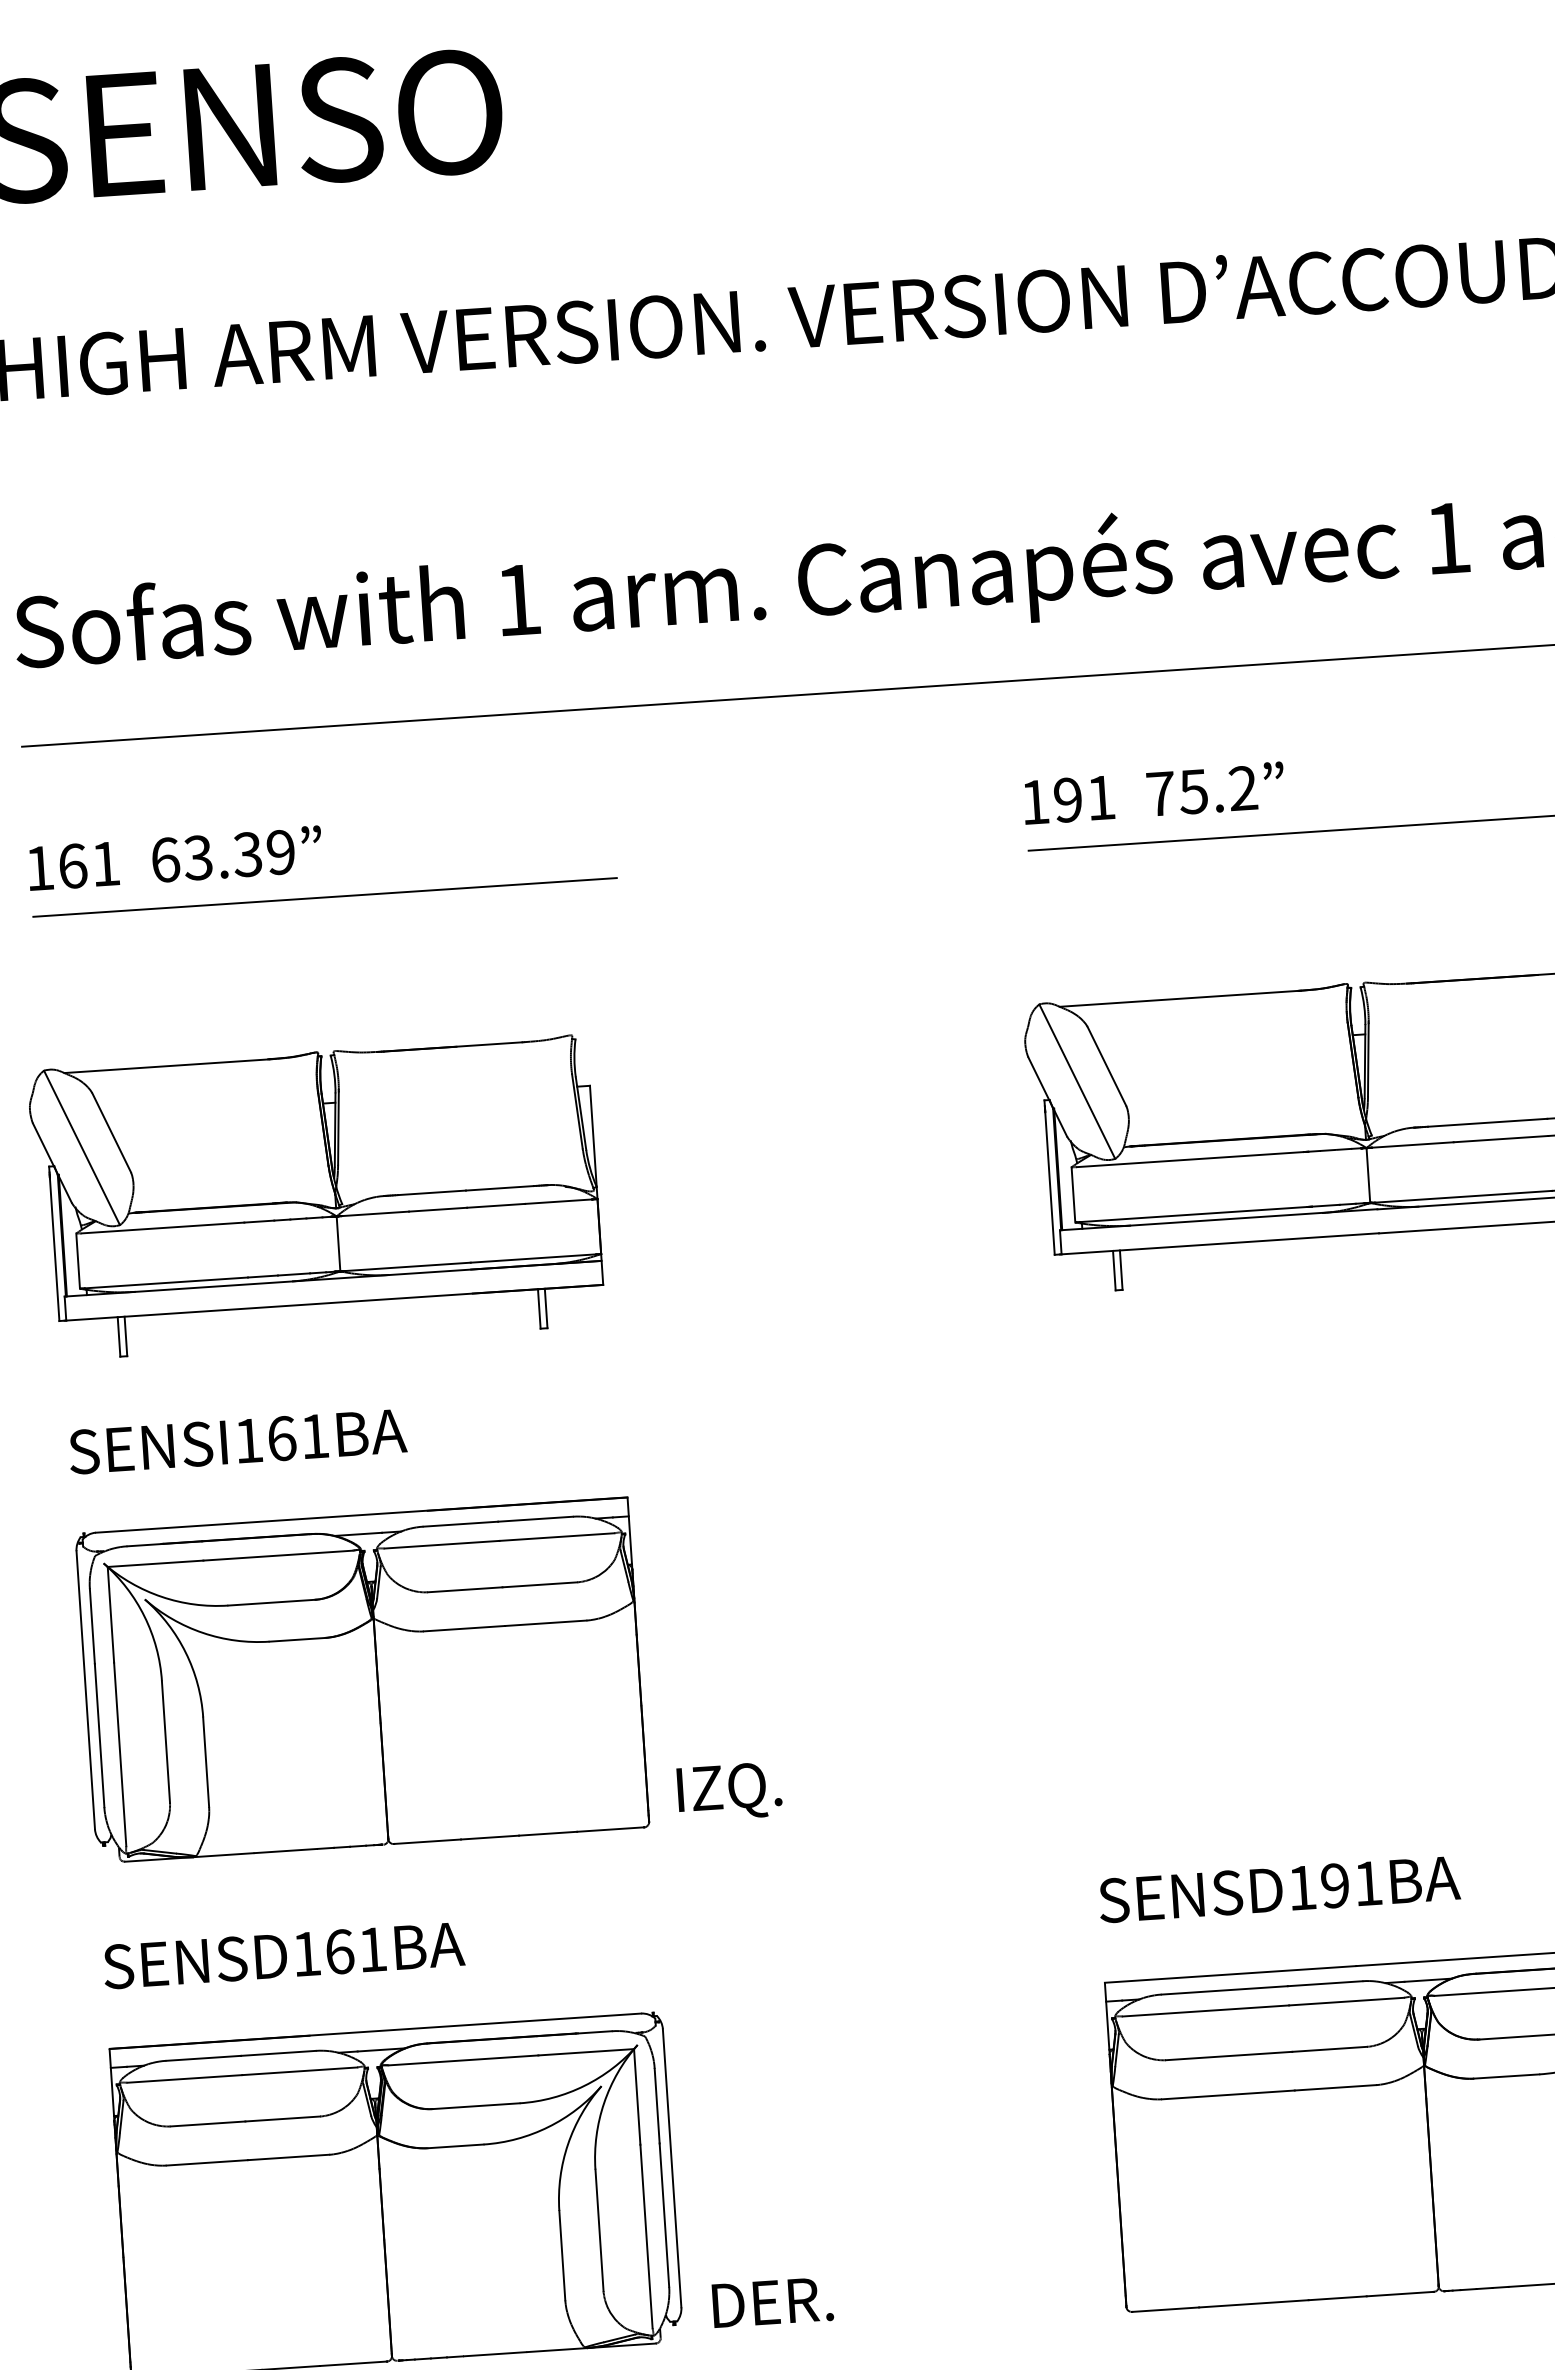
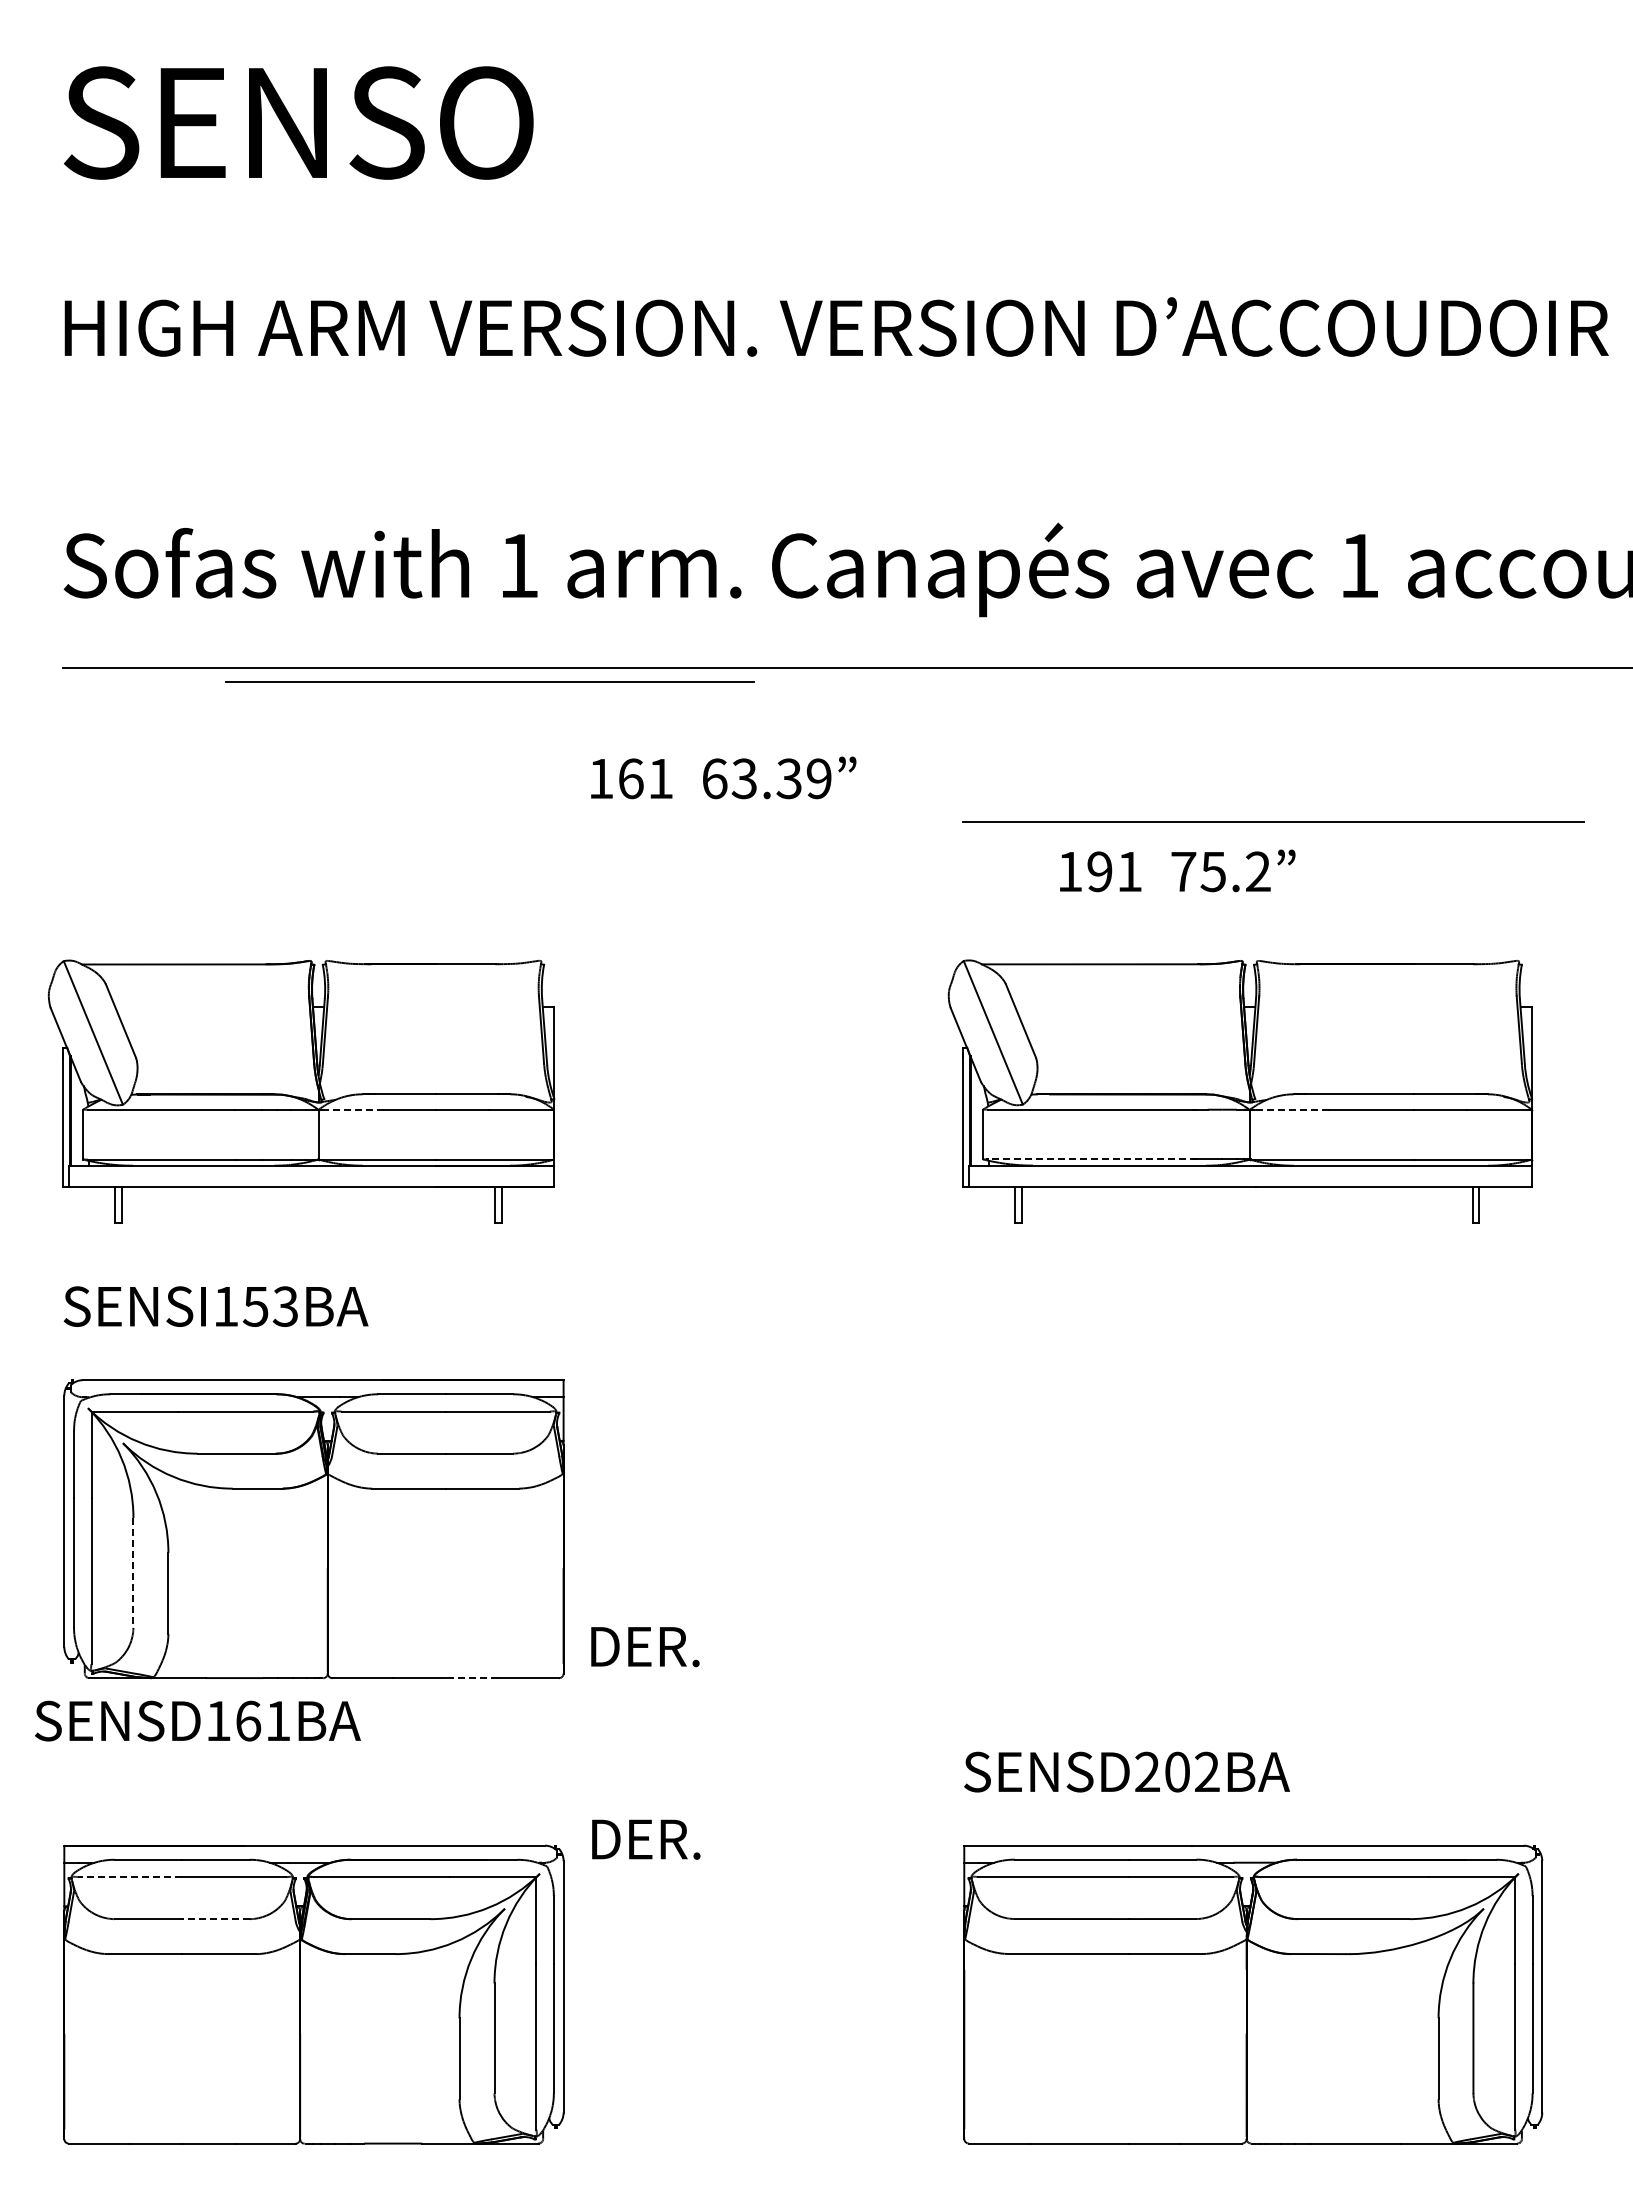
text: (1153, 792) -> (1177, 870), moved
text: (175, 857) -> (723, 777), moved
line: (324, 896) -> (489, 681), moved
line: (1412, 1144) -> (1291, 1109), solid -> dashed
line: (375, 1213) -> (353, 1109), solid -> dashed
line: (1196, 1214) -> (1092, 1159), solid -> dashed
text: (296, 1437) -> (269, 1306), SENSI161BA -> SENSI153BA
line: (166, 1741) -> (133, 1572), solid -> dashed
text: (740, 1791) -> (647, 1651), IZQ. -> DER.
line: (547, 1834) -> (471, 1678), solid -> dashed
text: (1335, 1885) -> (1177, 1771), SENSD191BA -> SENSD202BA
text: (283, 1954) -> (197, 1720), moved
line: (185, 2079) -> (130, 1877), solid -> dashed
line: (283, 2119) -> (216, 1919), solid -> dashed
text: (773, 2302) -> (646, 1839), moved

